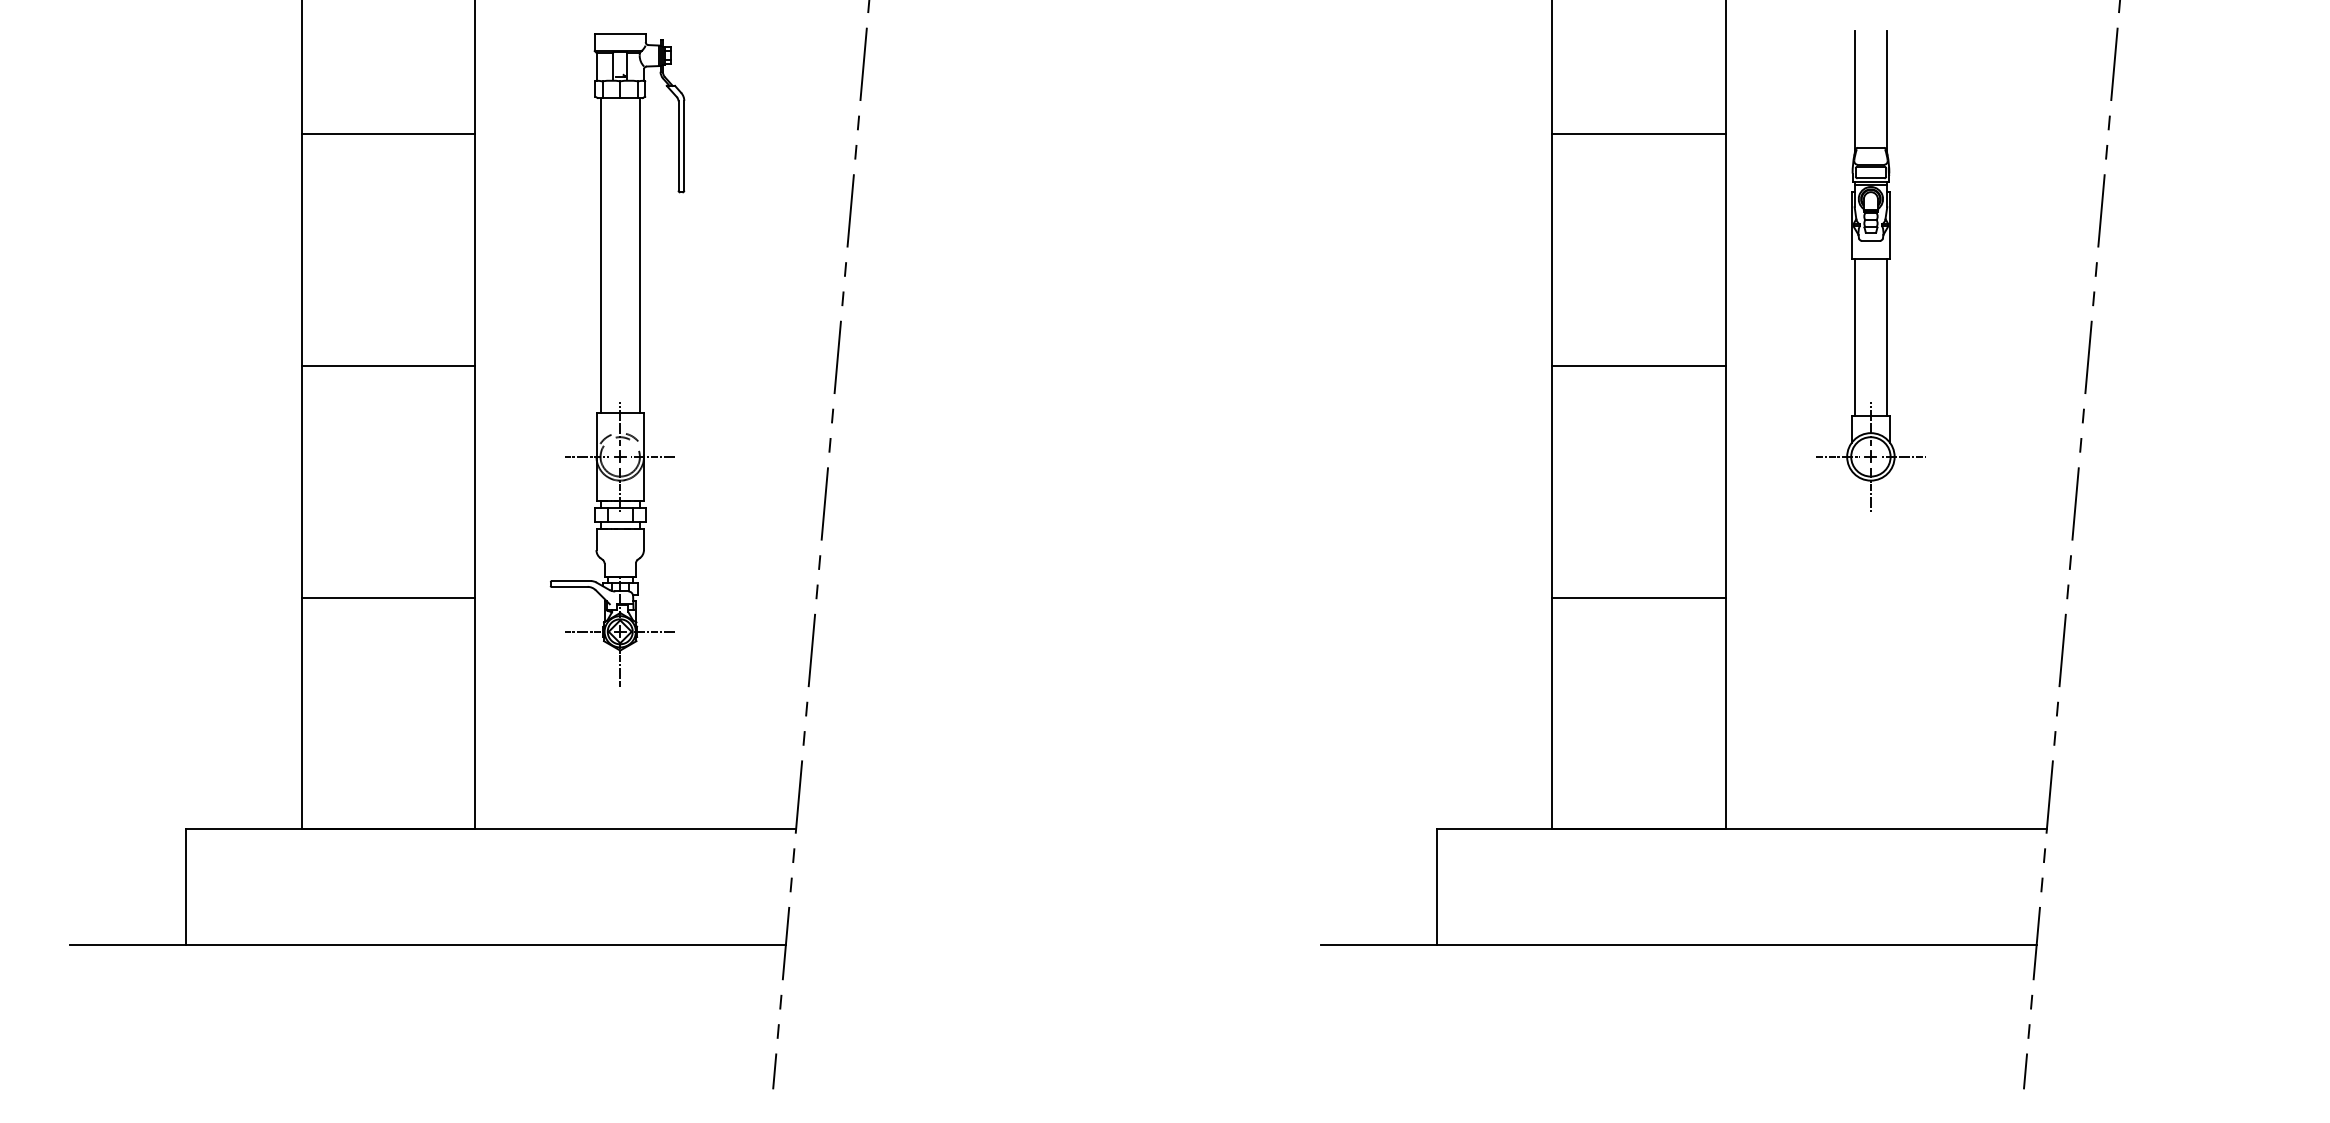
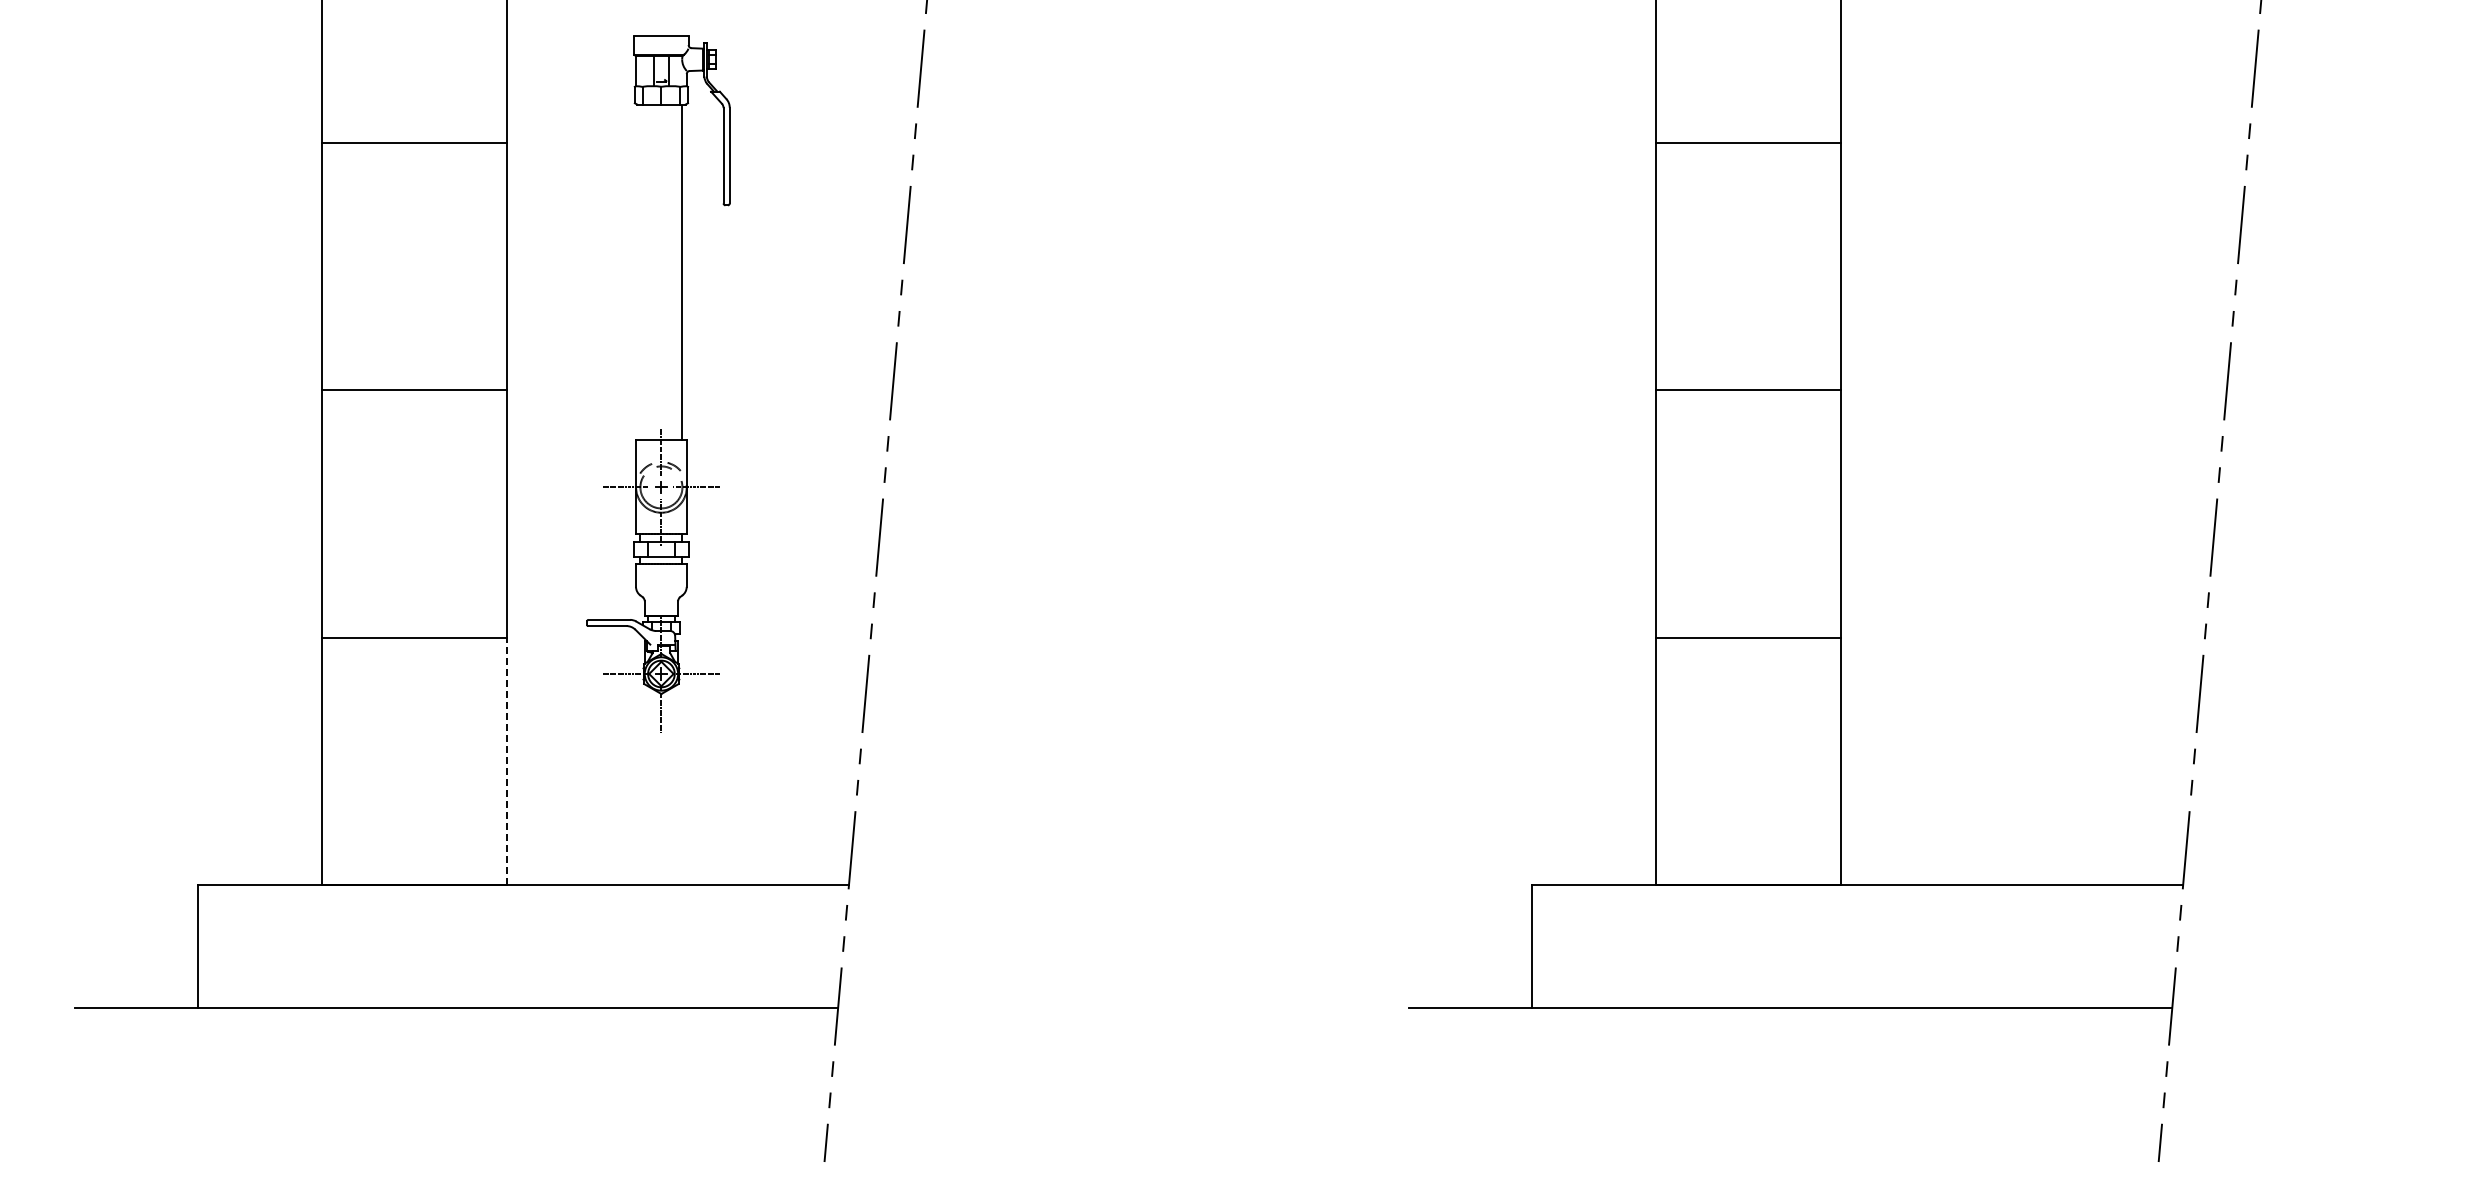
line: (600, 255) -> (640, 272), removed
part: (1870, 270) -> (1995, 288), removed
line: (475, 713) -> (506, 761), solid -> dashed

